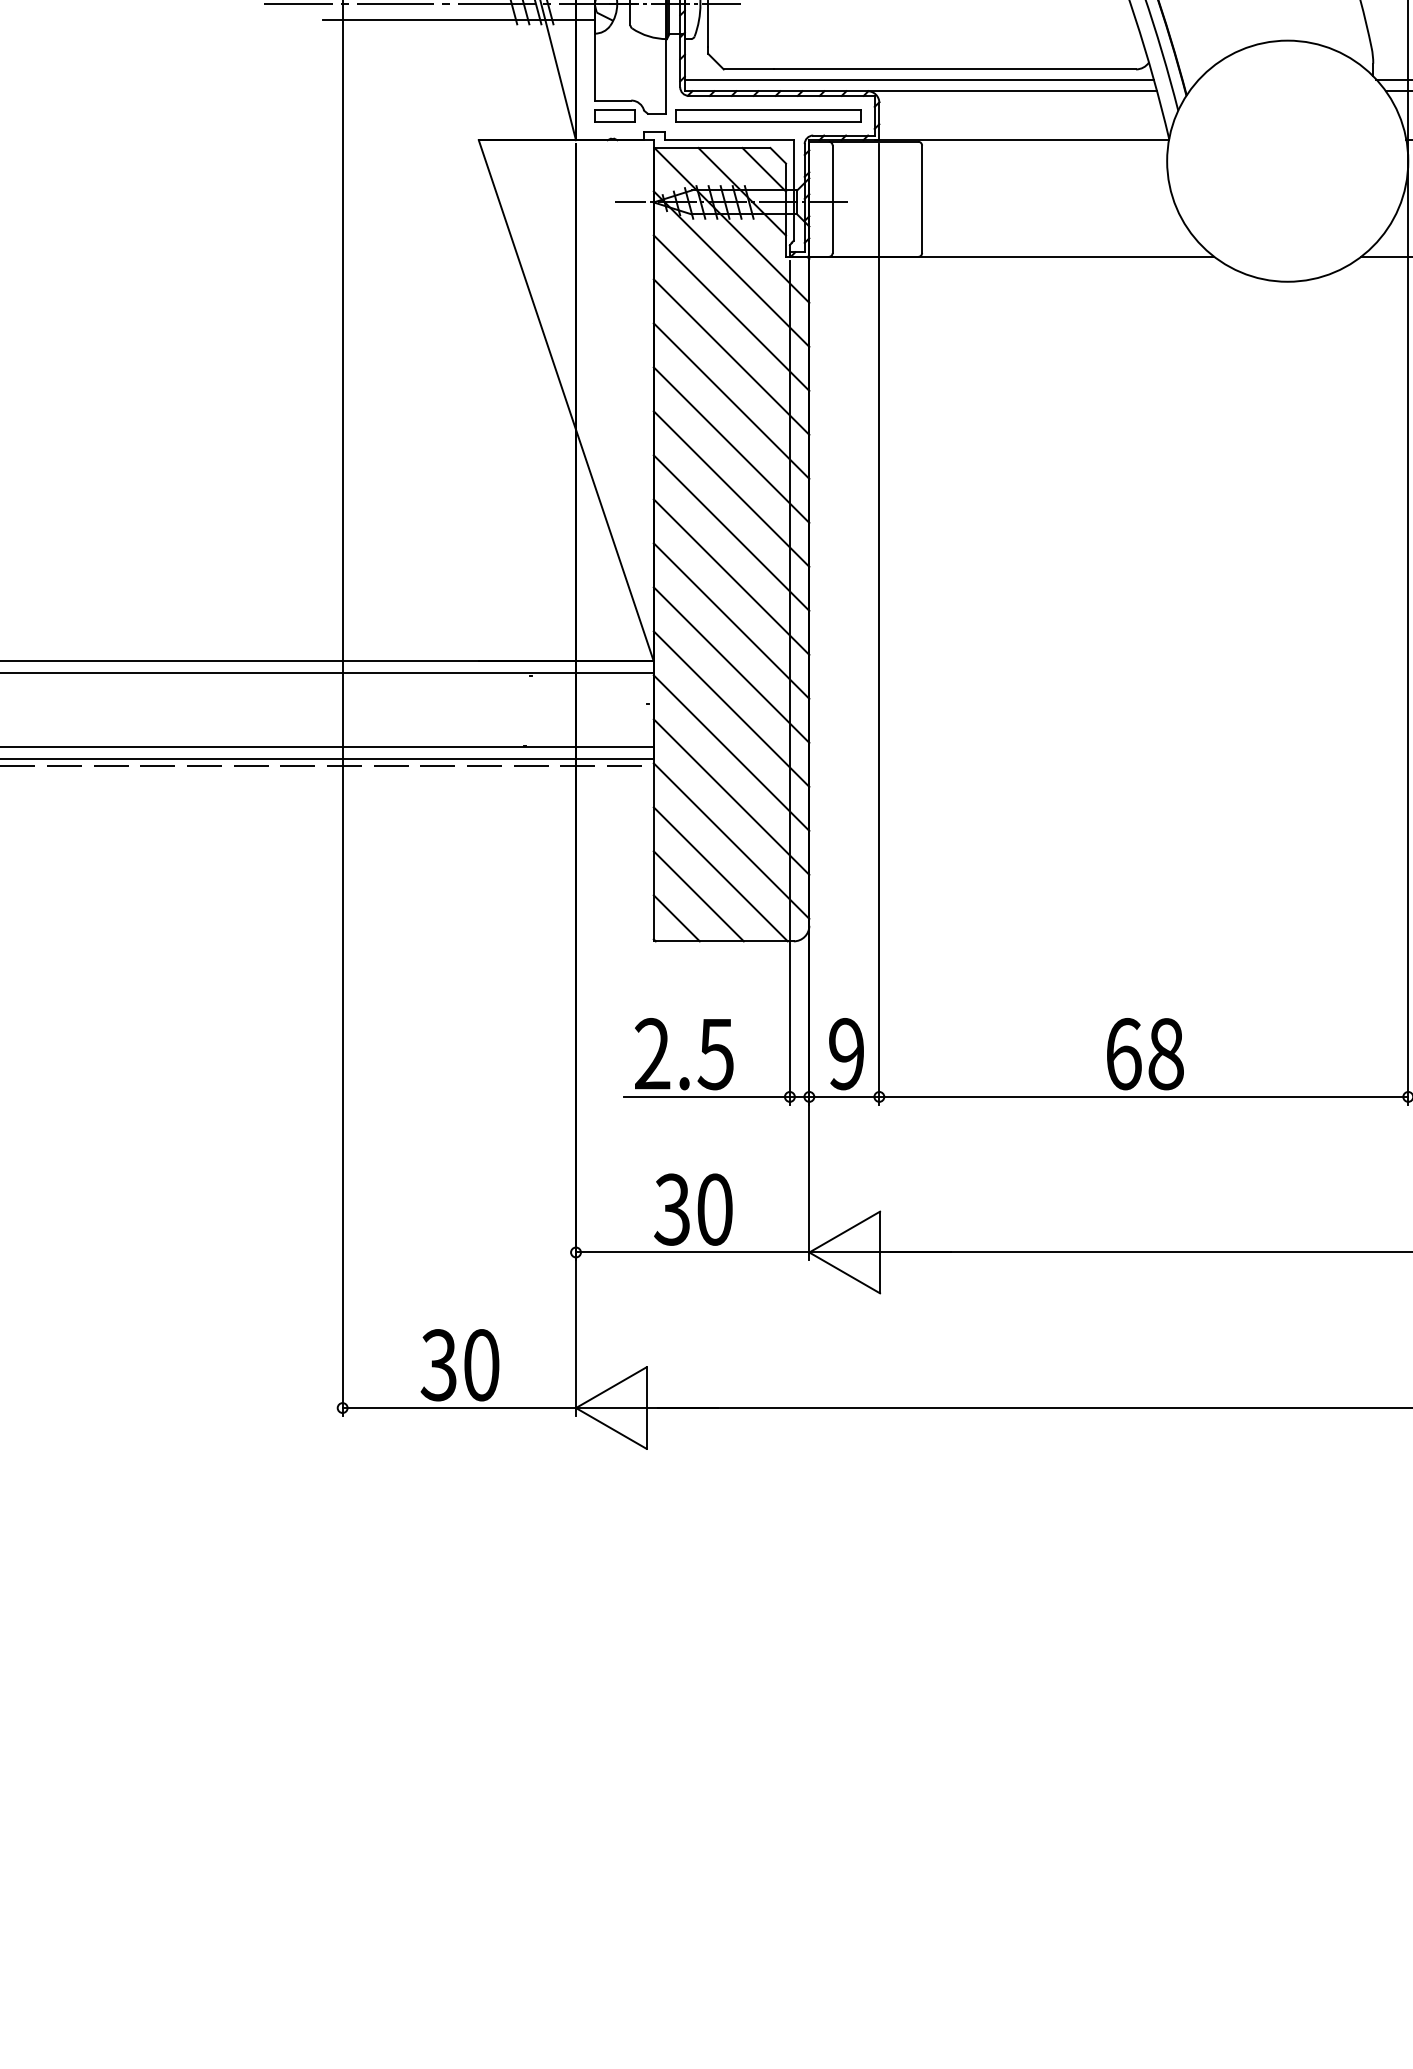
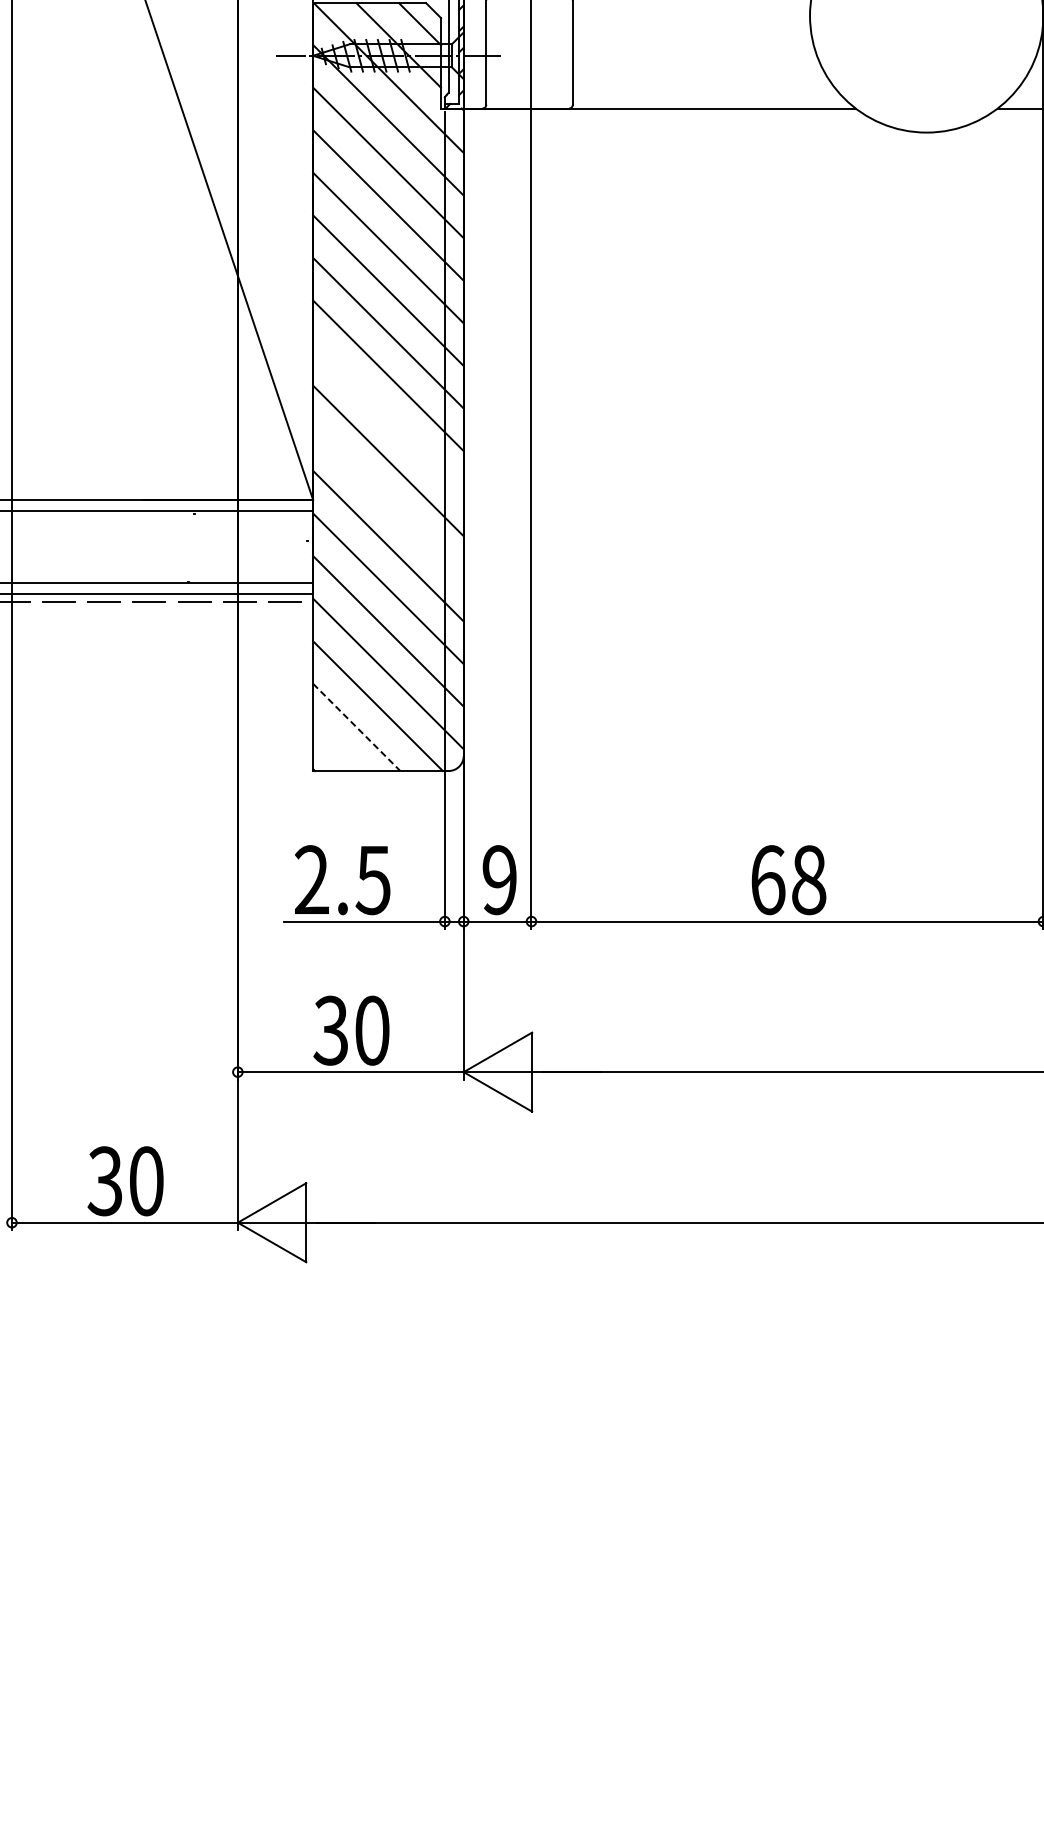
line: (731, 576) -> (388, 417), removed
line: (731, 664) -> (388, 503), removed
line: (698, 896) -> (356, 727), solid -> dashed
line: (676, 918) -> (335, 748), removed

